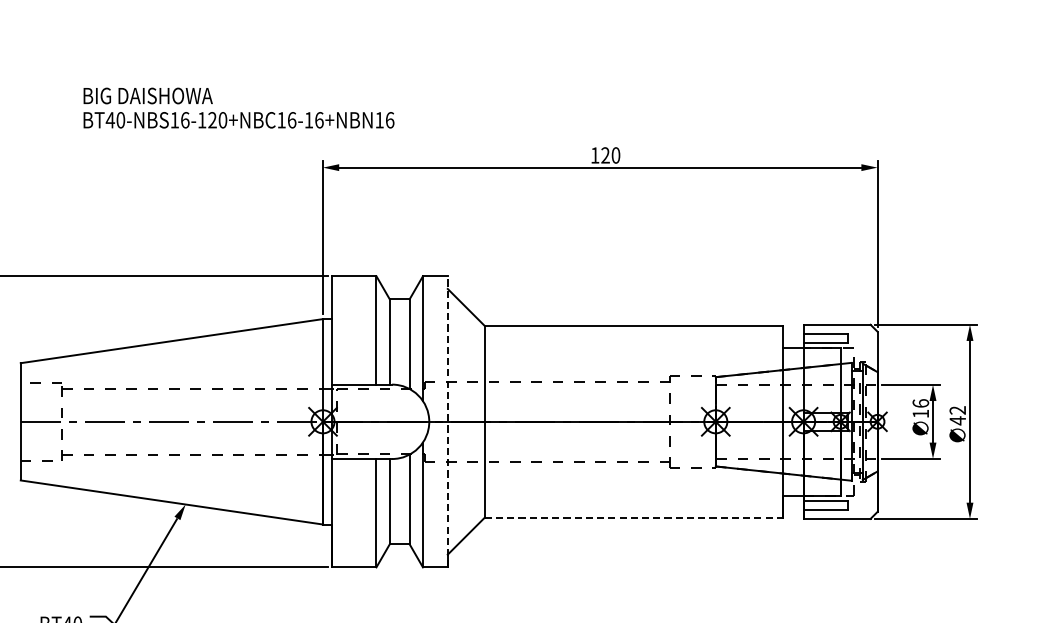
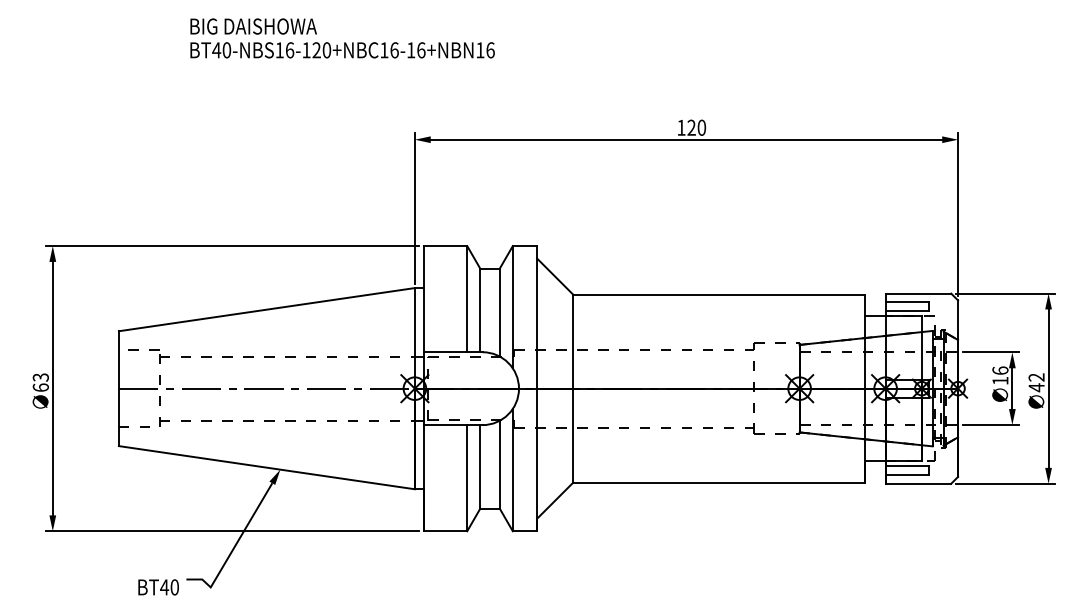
text: (238, 108) -> (342, 38), moved
line: (448, 421) -> (537, 388), dashed -> solid
line: (634, 517) -> (719, 482), dashed -> solid

